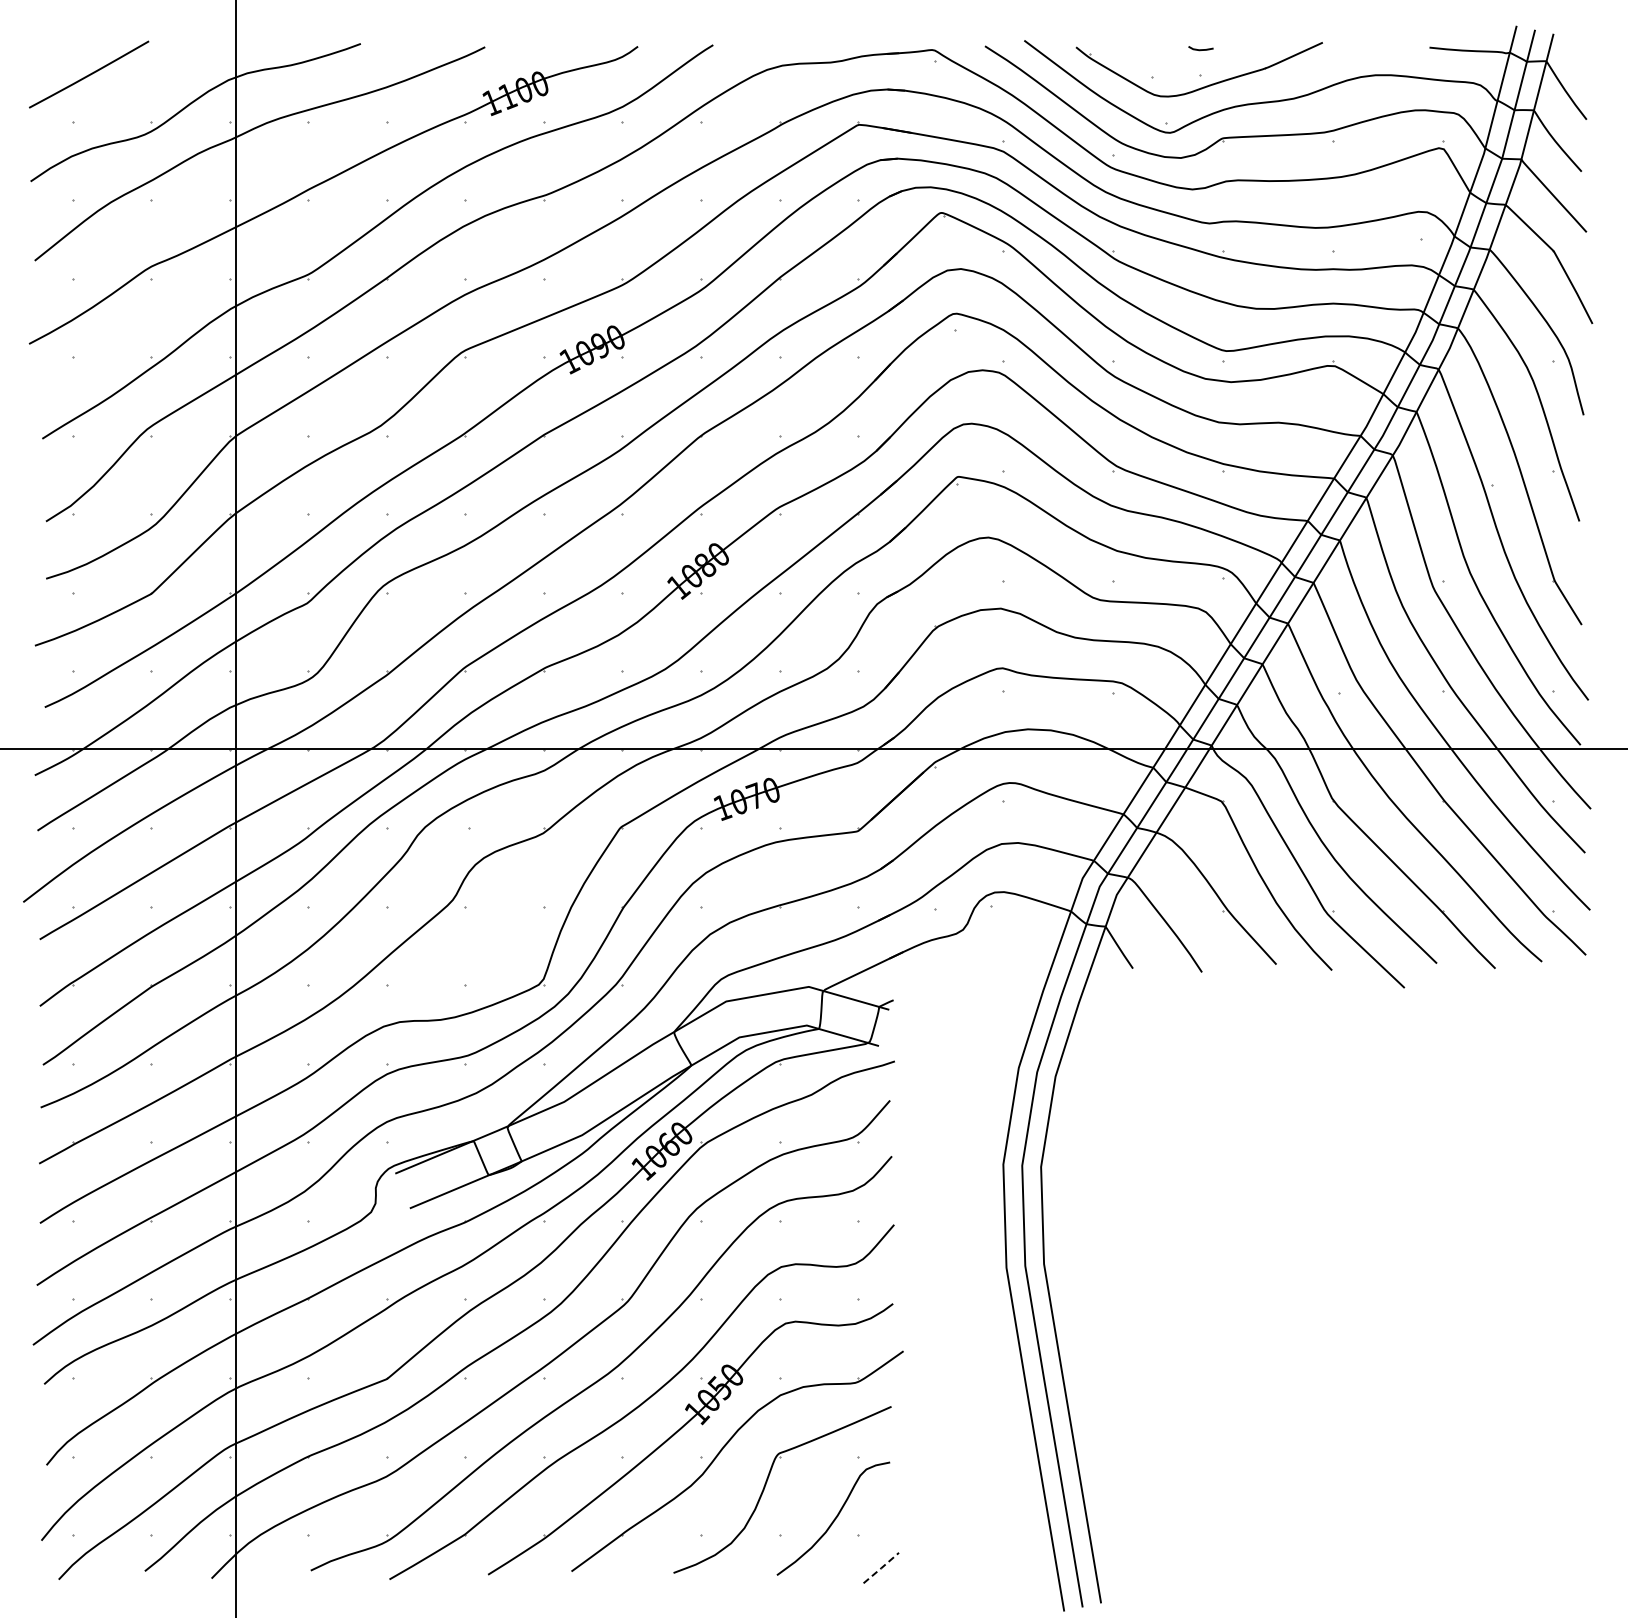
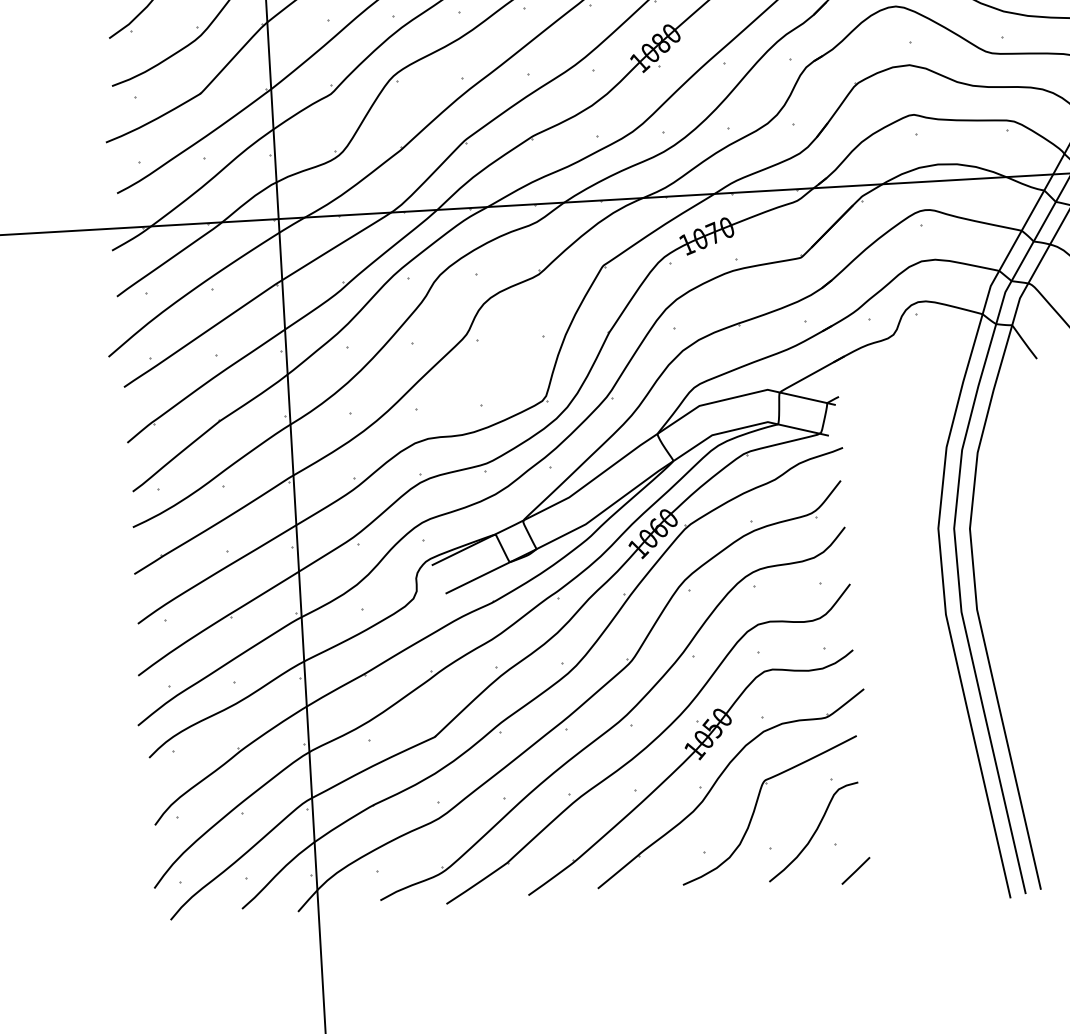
line: (881, 1568) -> (856, 871), dashed -> solid

